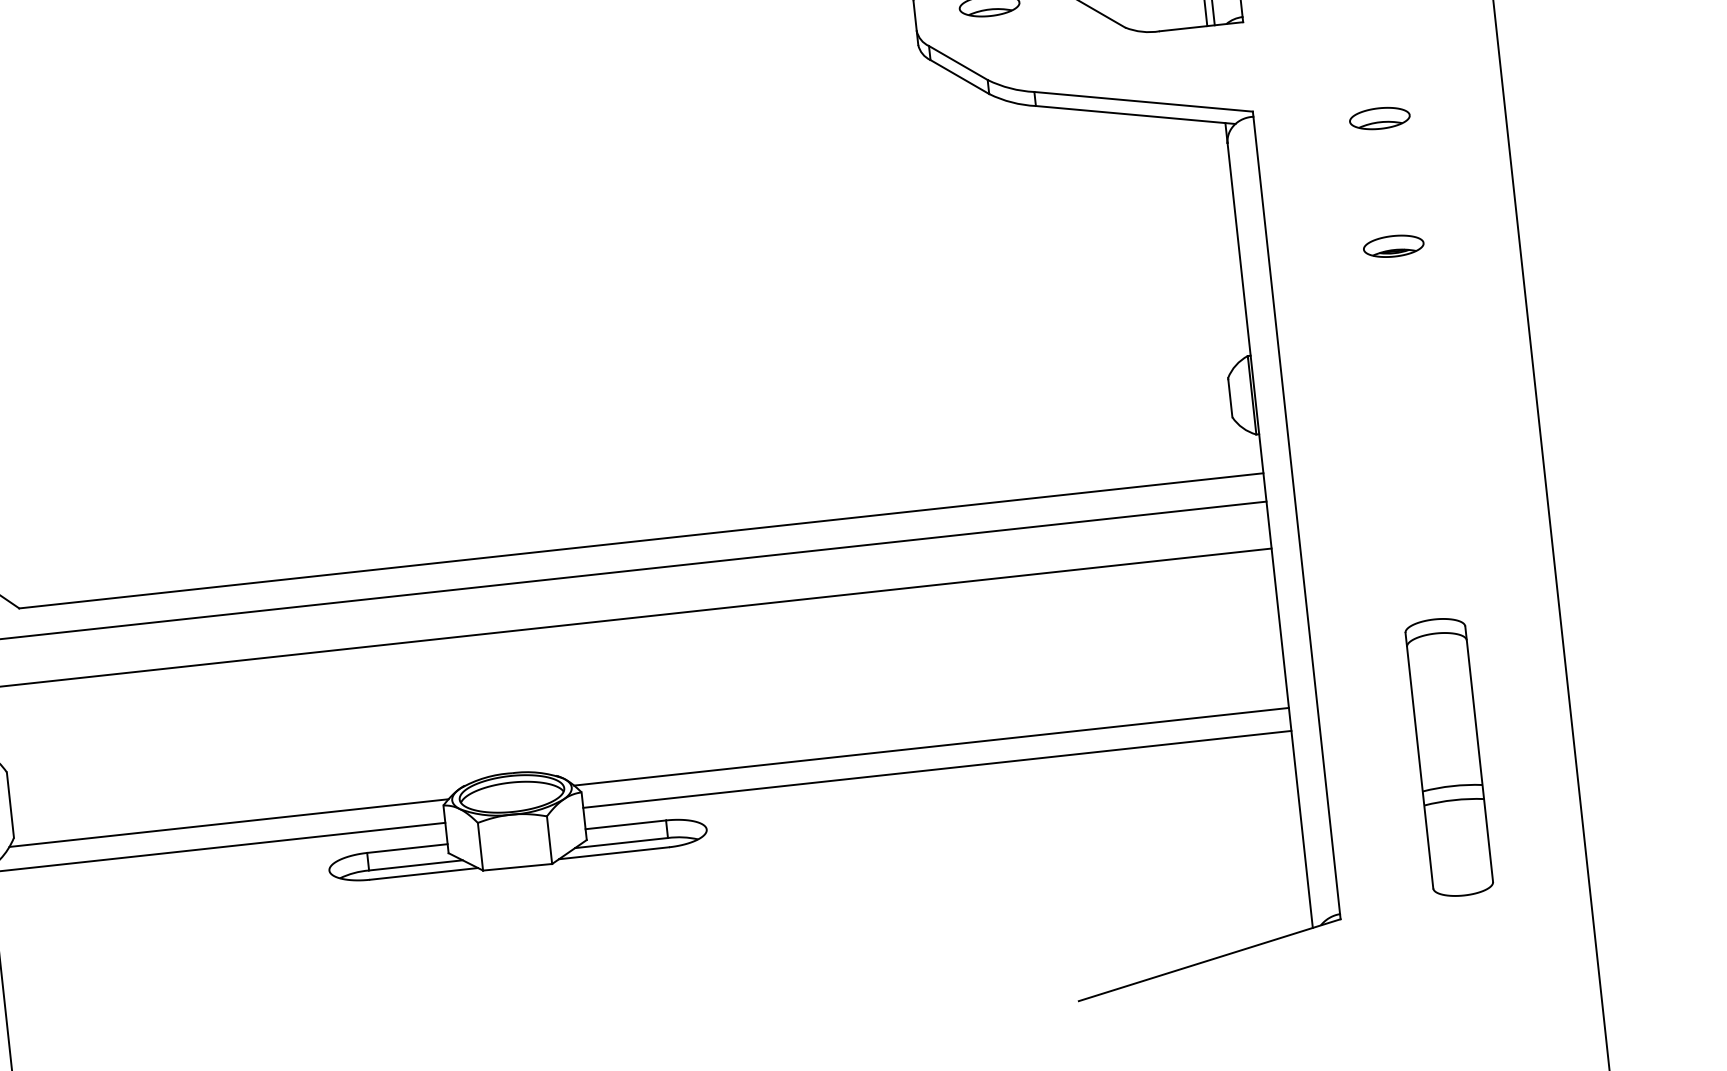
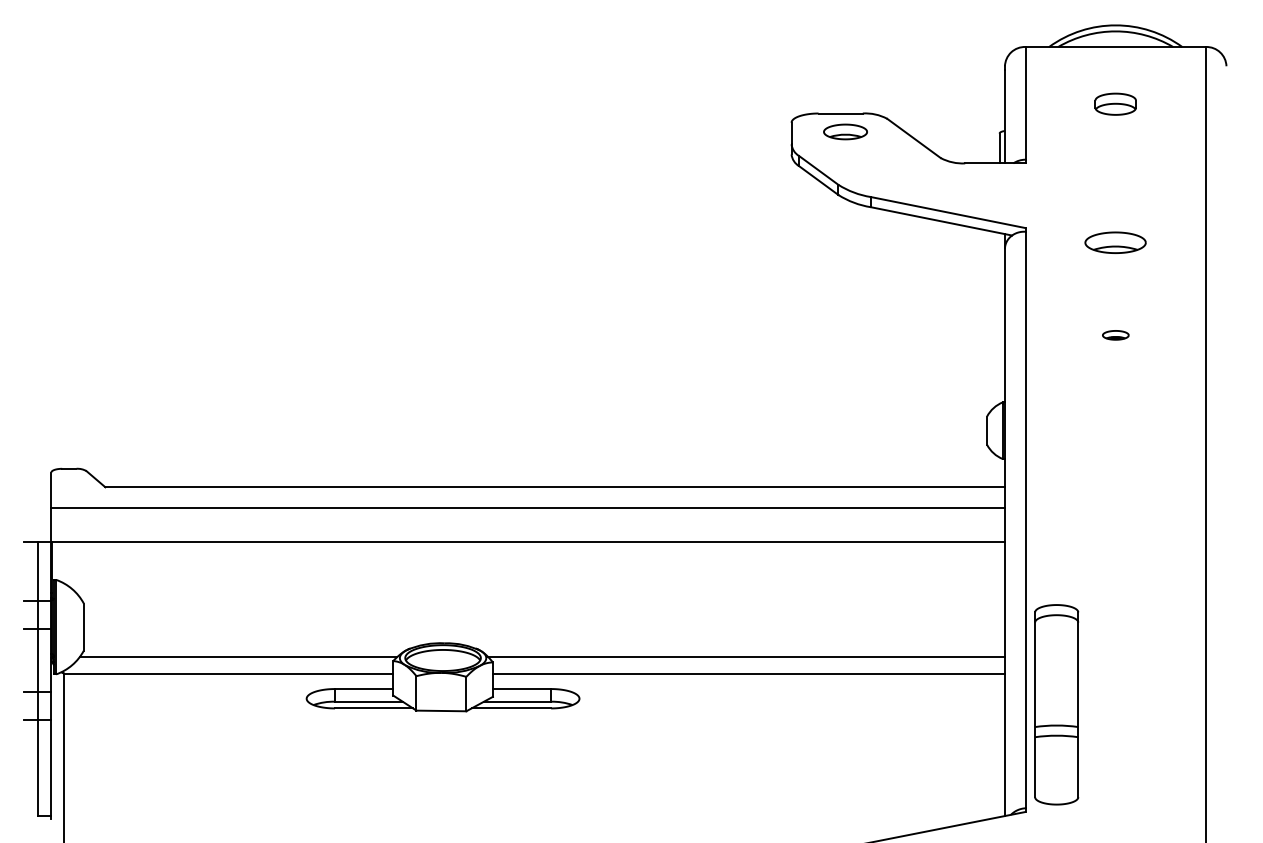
part: (1379, 118) -> (1115, 242), size x1.4
part: (1393, 246) -> (1115, 335), size x0.6
part: (1448, 757) -> (1056, 704), moved

